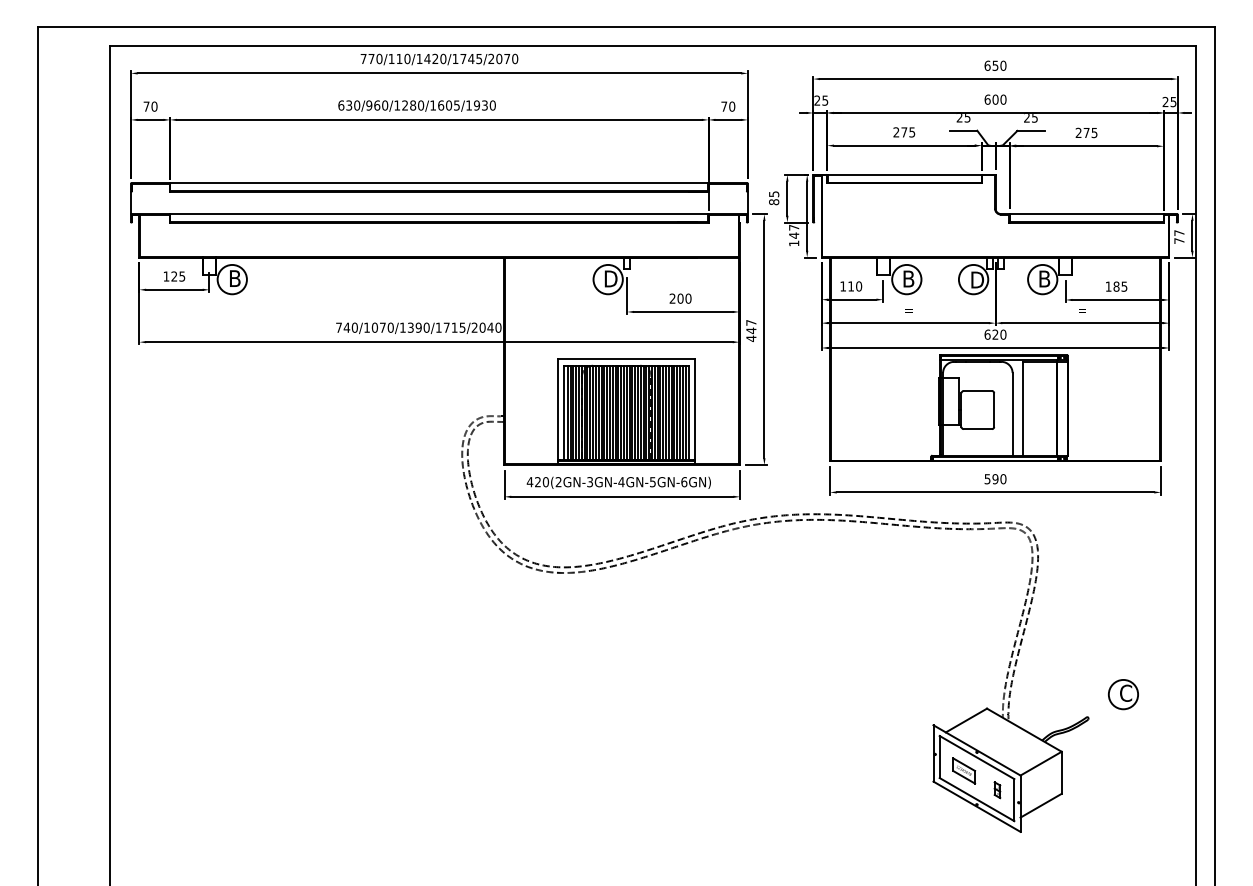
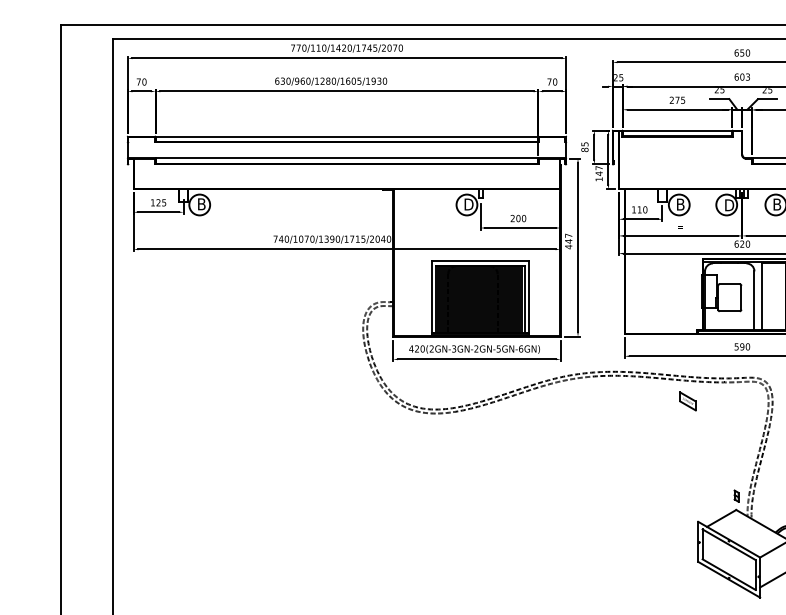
text: (1003, 99) -> (747, 76), 600 -> 603
text: (621, 482) -> (476, 349), 420(2GN-3GN-4GN-5GN-6GN) -> 420(2GN-3GN-2GN-5GN-6GN)
part: (964, 770) -> (688, 401), moved
part: (997, 790) -> (736, 496), moved

